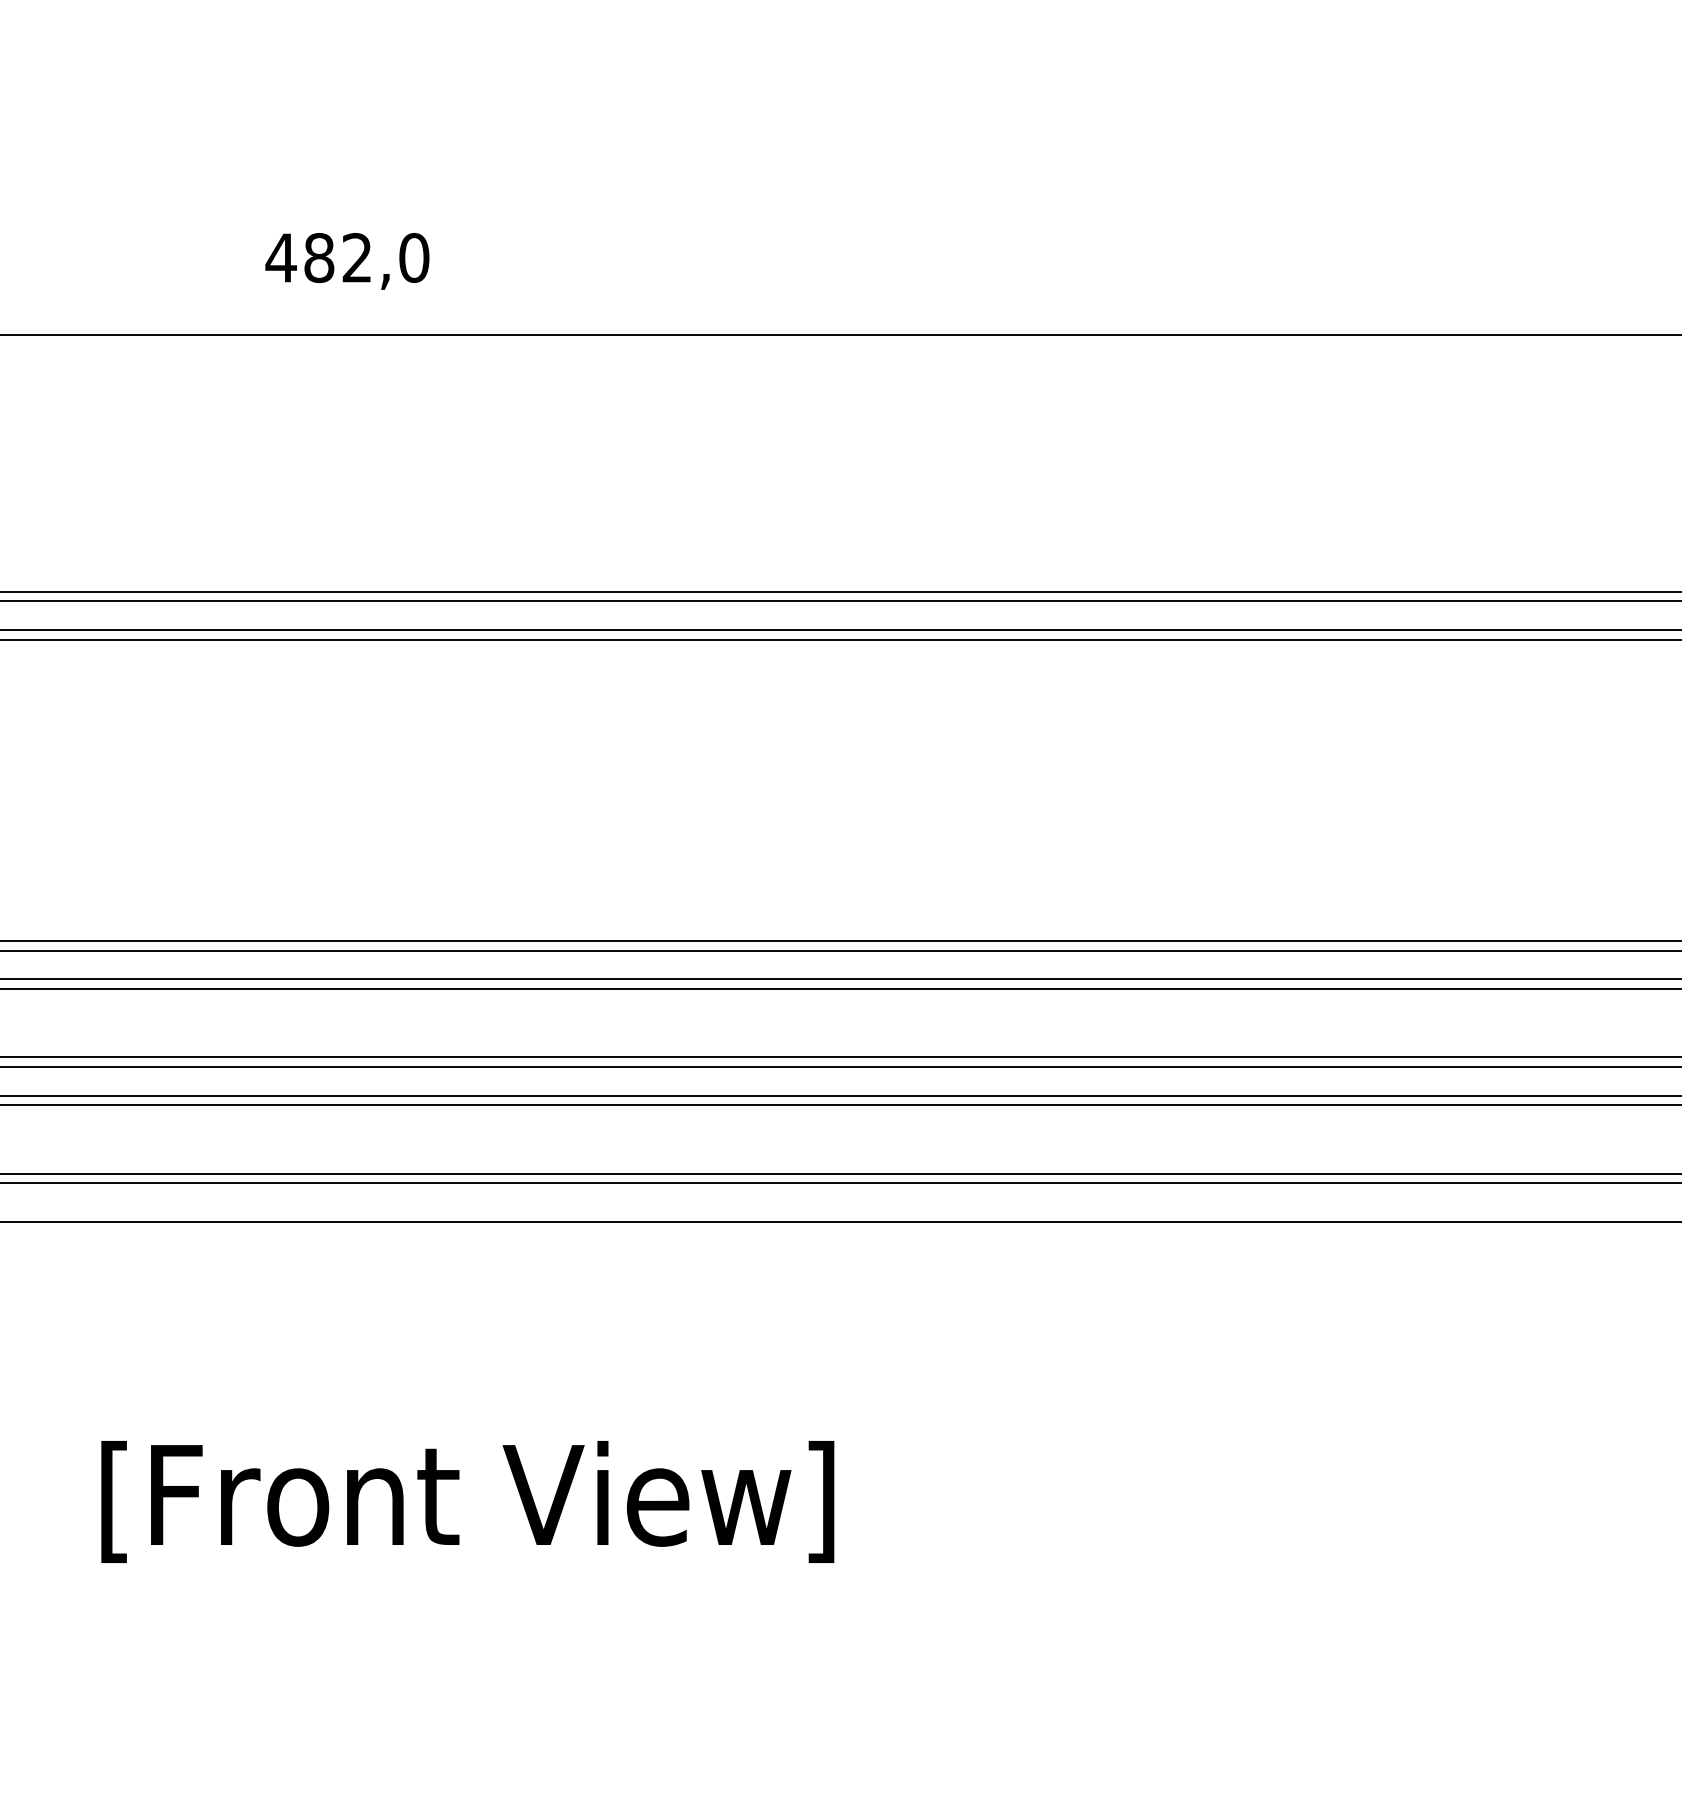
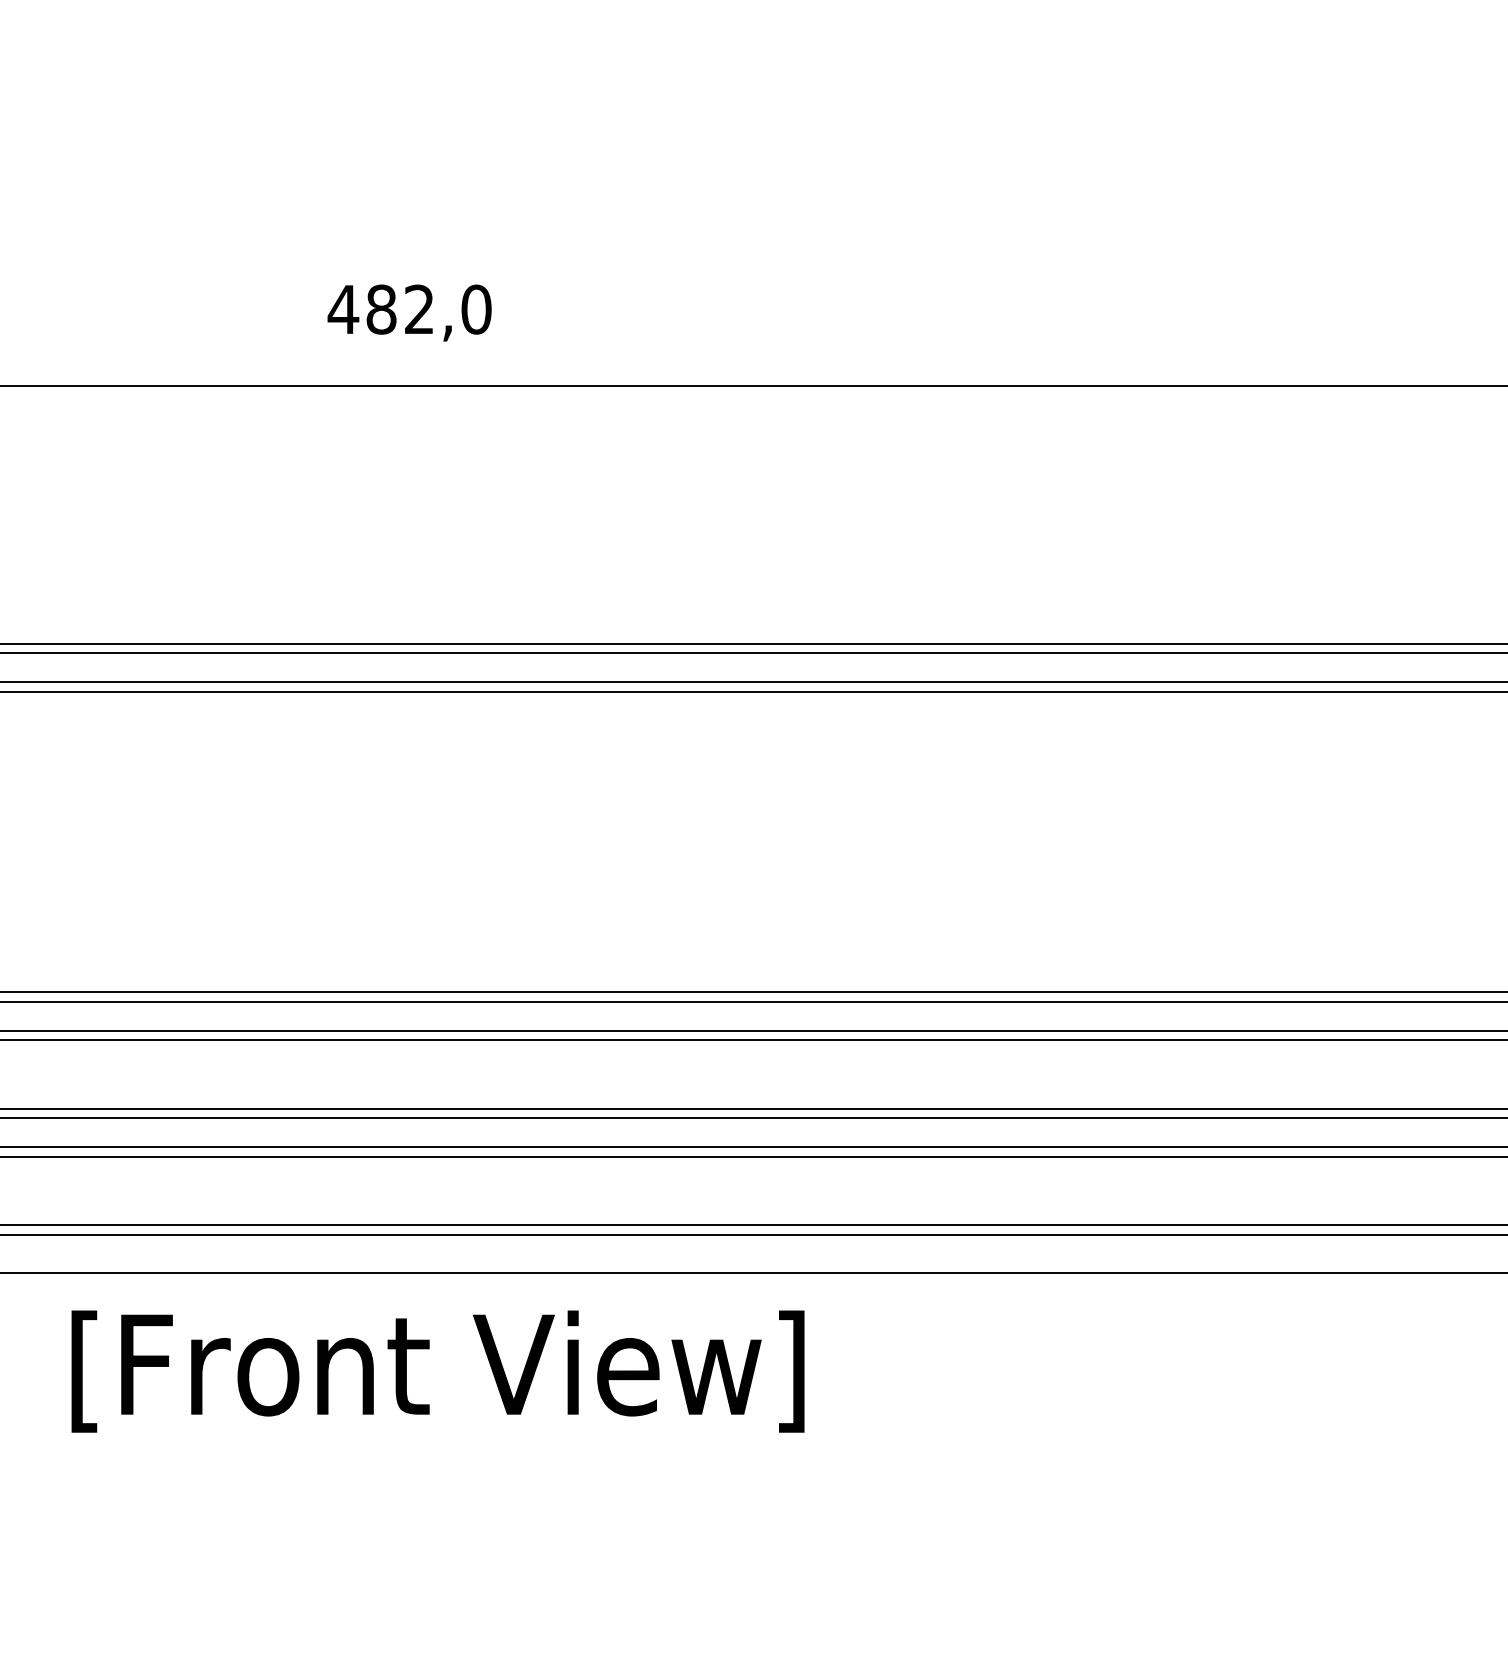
text: (467, 1501) -> (437, 1371), moved

